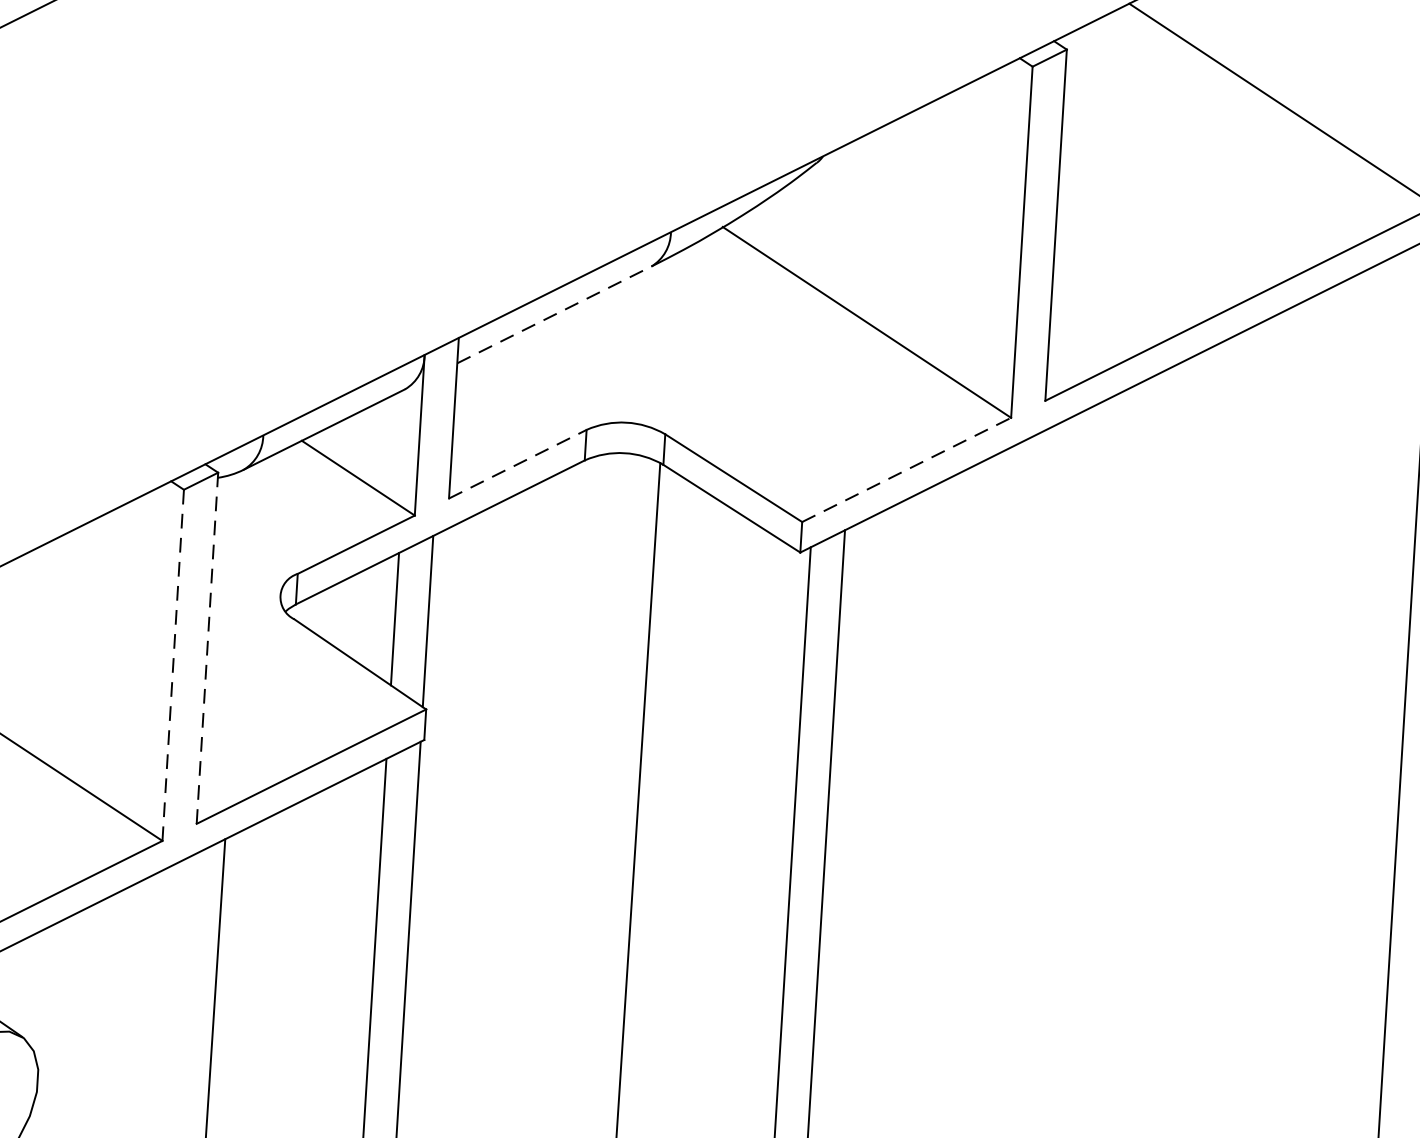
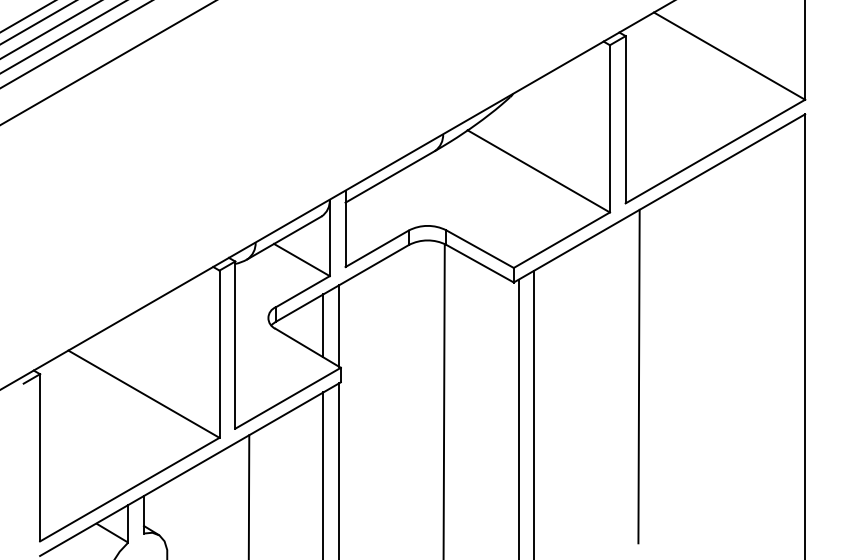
line: (555, 314) -> (390, 176), dashed -> solid
line: (518, 463) -> (377, 248), dashed -> solid
line: (908, 468) -> (562, 239), dashed -> solid
line: (207, 649) -> (235, 345), dashed -> solid
line: (173, 665) -> (219, 354), dashed -> solid
line: (1050, 765) -> (638, 376), added

